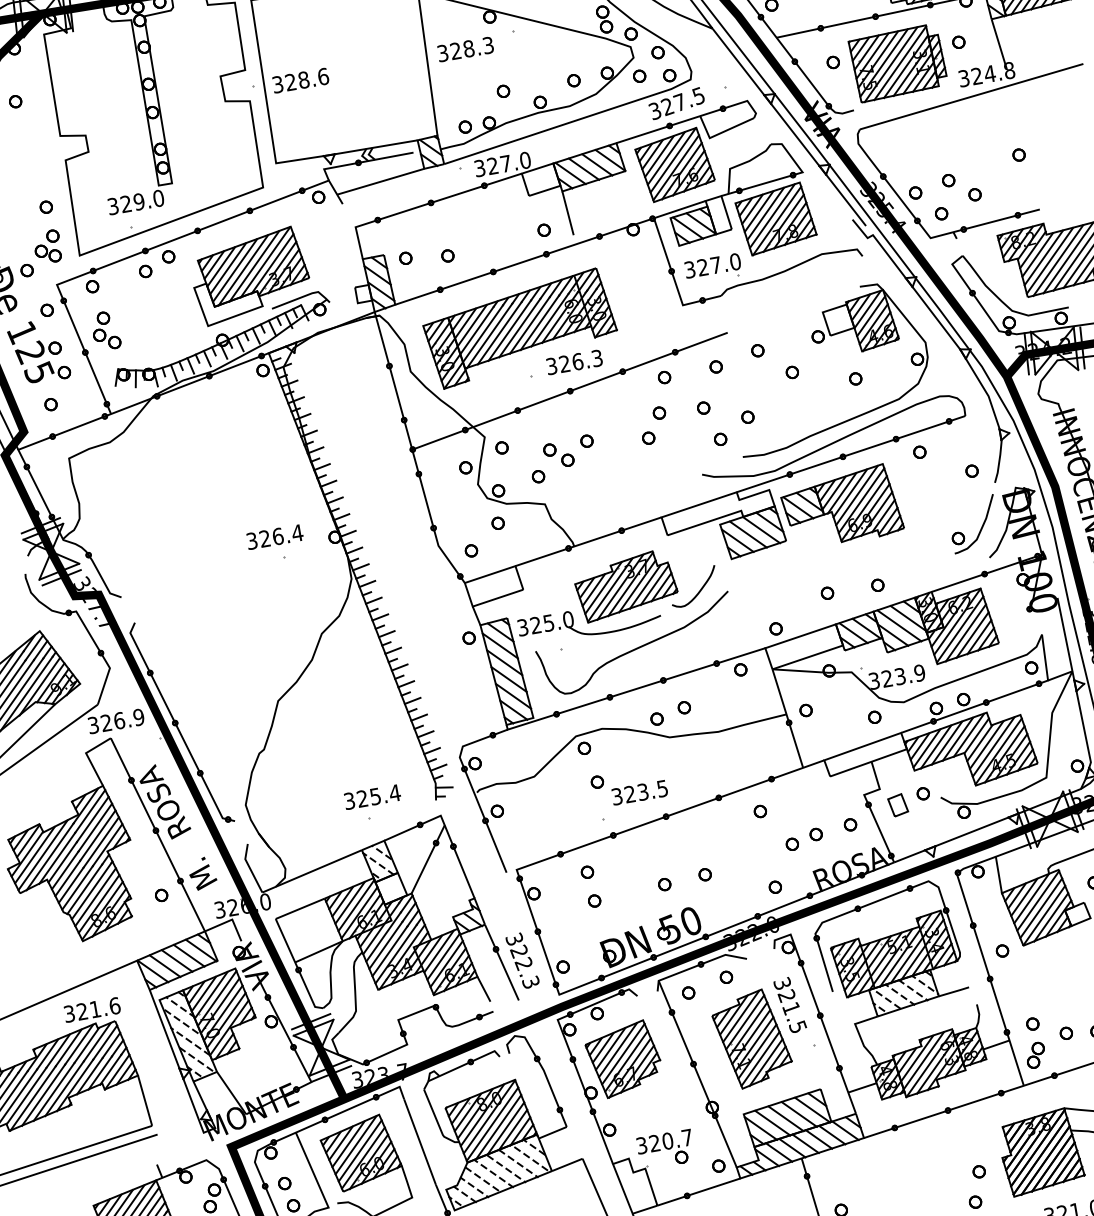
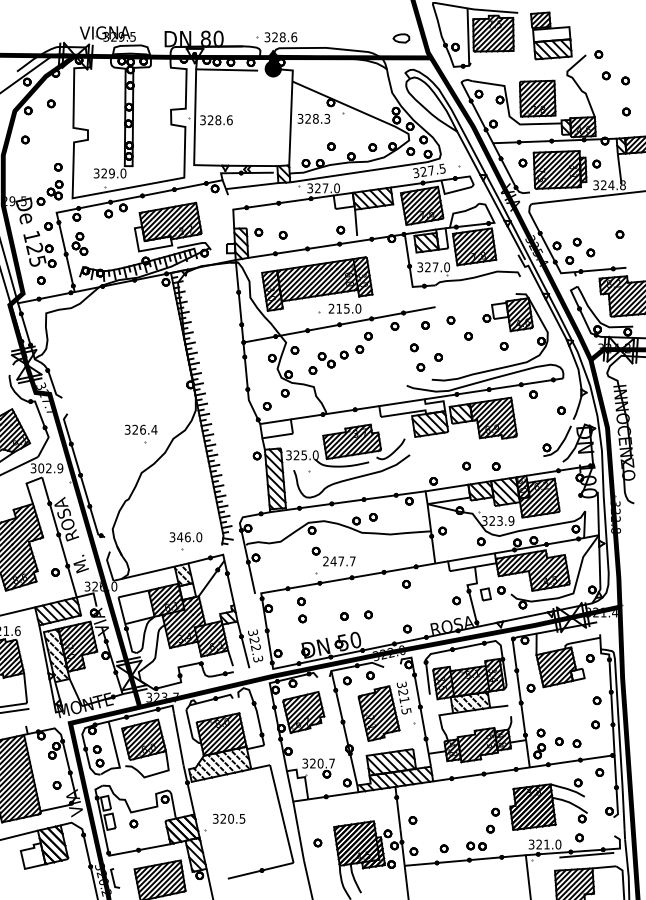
text: (573, 362) -> (344, 308), 326.3 -> 215.0
part: (652, 425) -> (363, 342), moved
part: (274, 543) -> (140, 433), moved
text: (112, 722) -> (44, 468), 326.9 -> 302.9
text: (640, 792) -> (339, 561), 323.5 -> 247.7
text: (378, 796) -> (189, 537), 325.4 -> 346.0
part: (803, 839) -> (428, 604), removed

